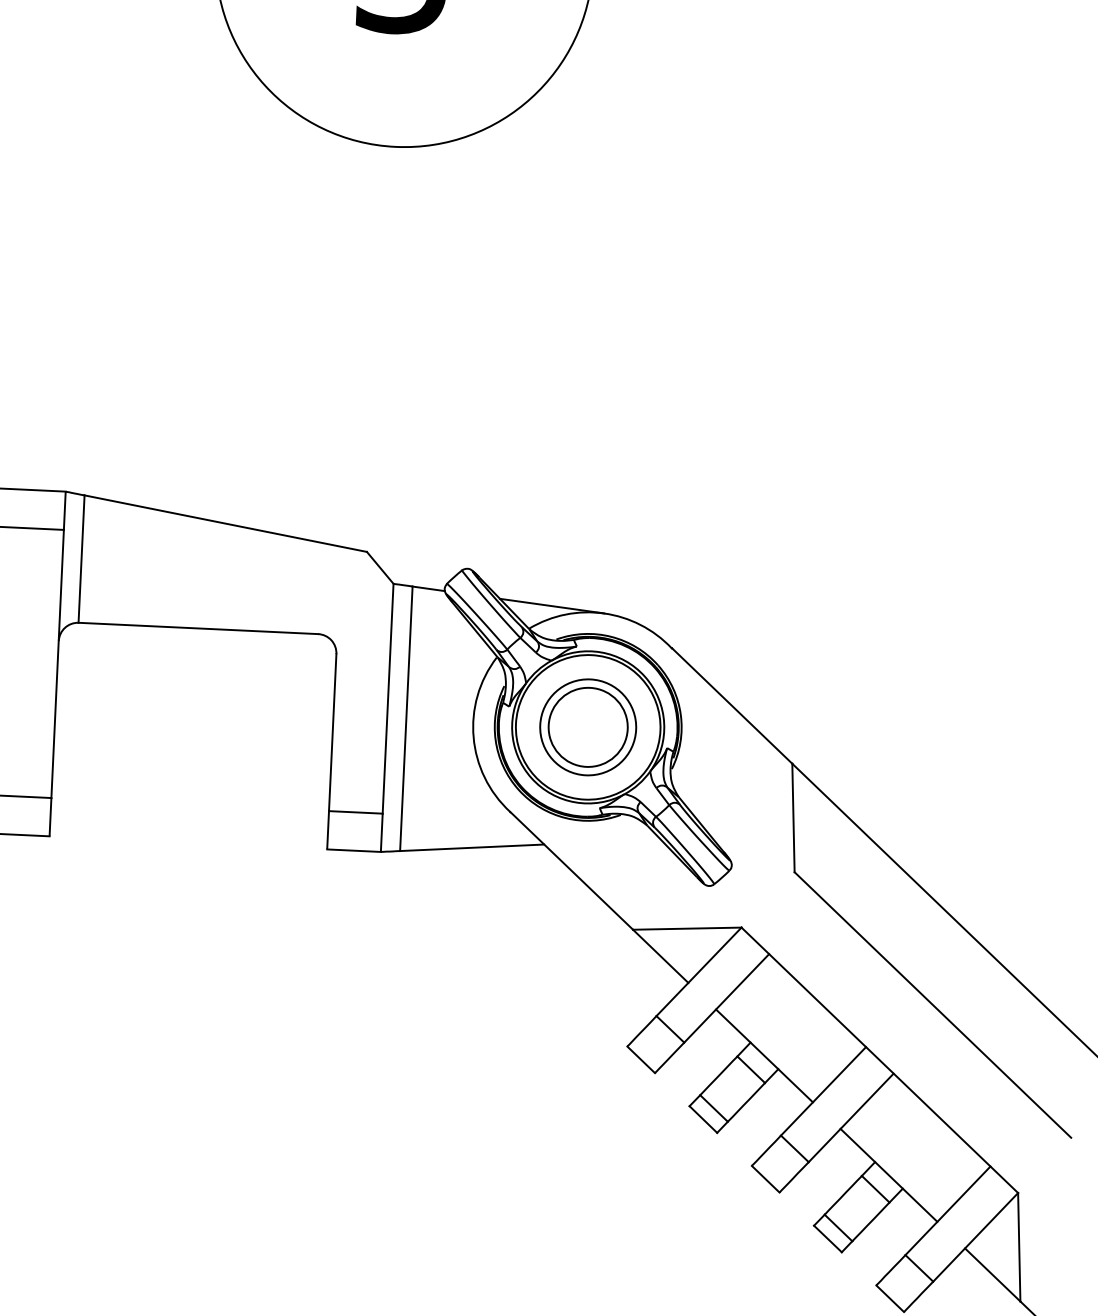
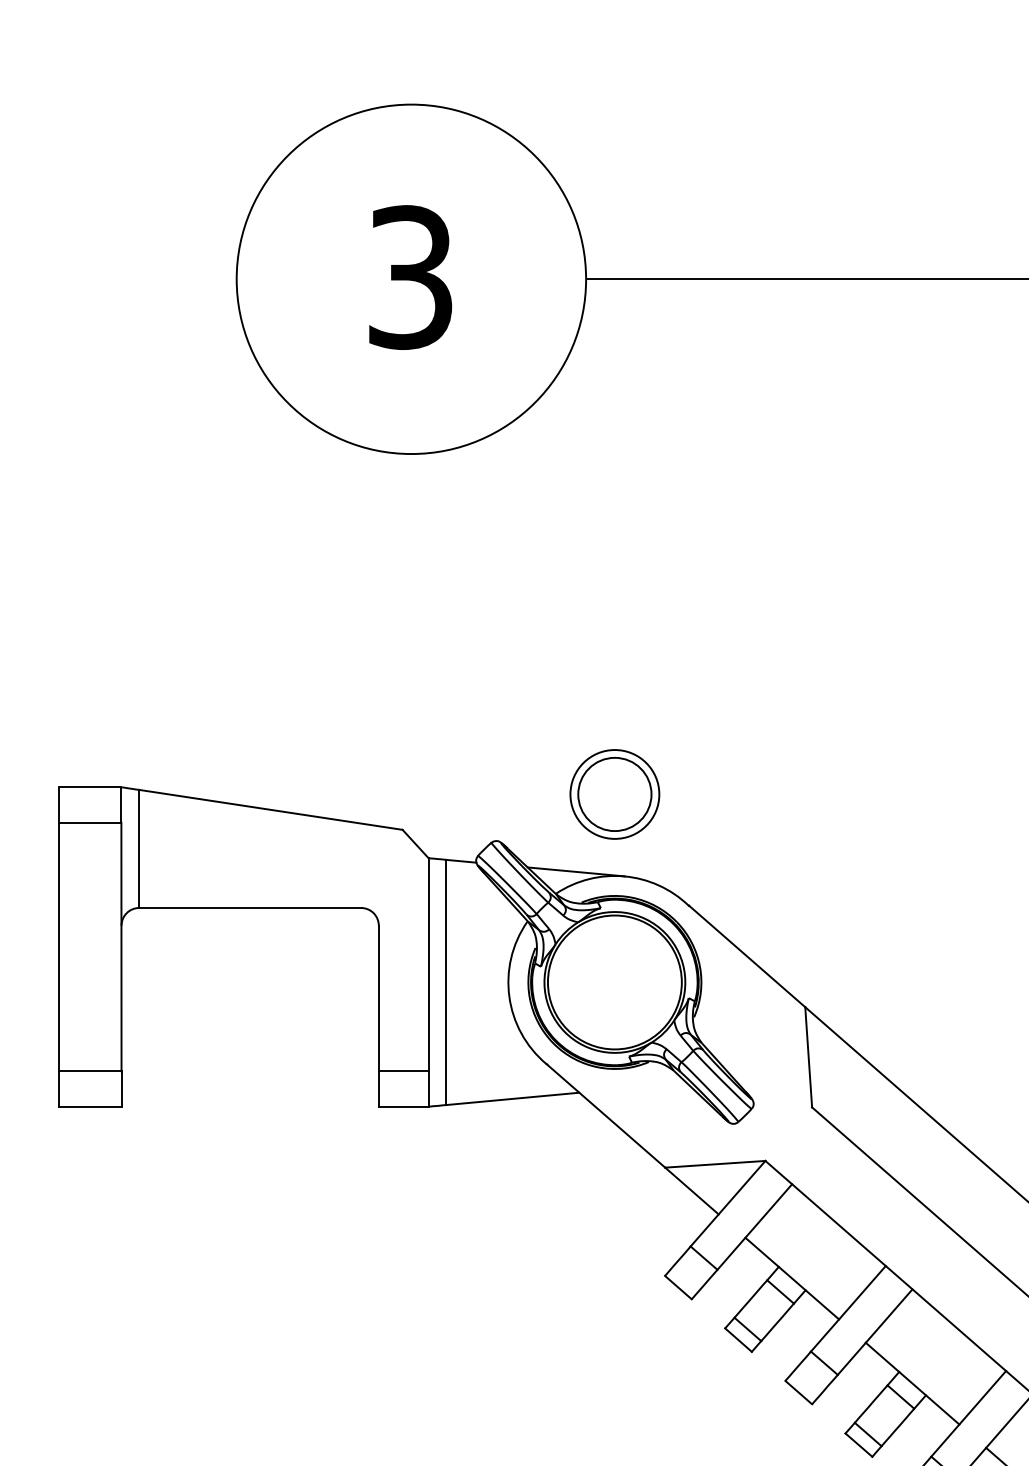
part: (587, 727) -> (614, 794), moved

